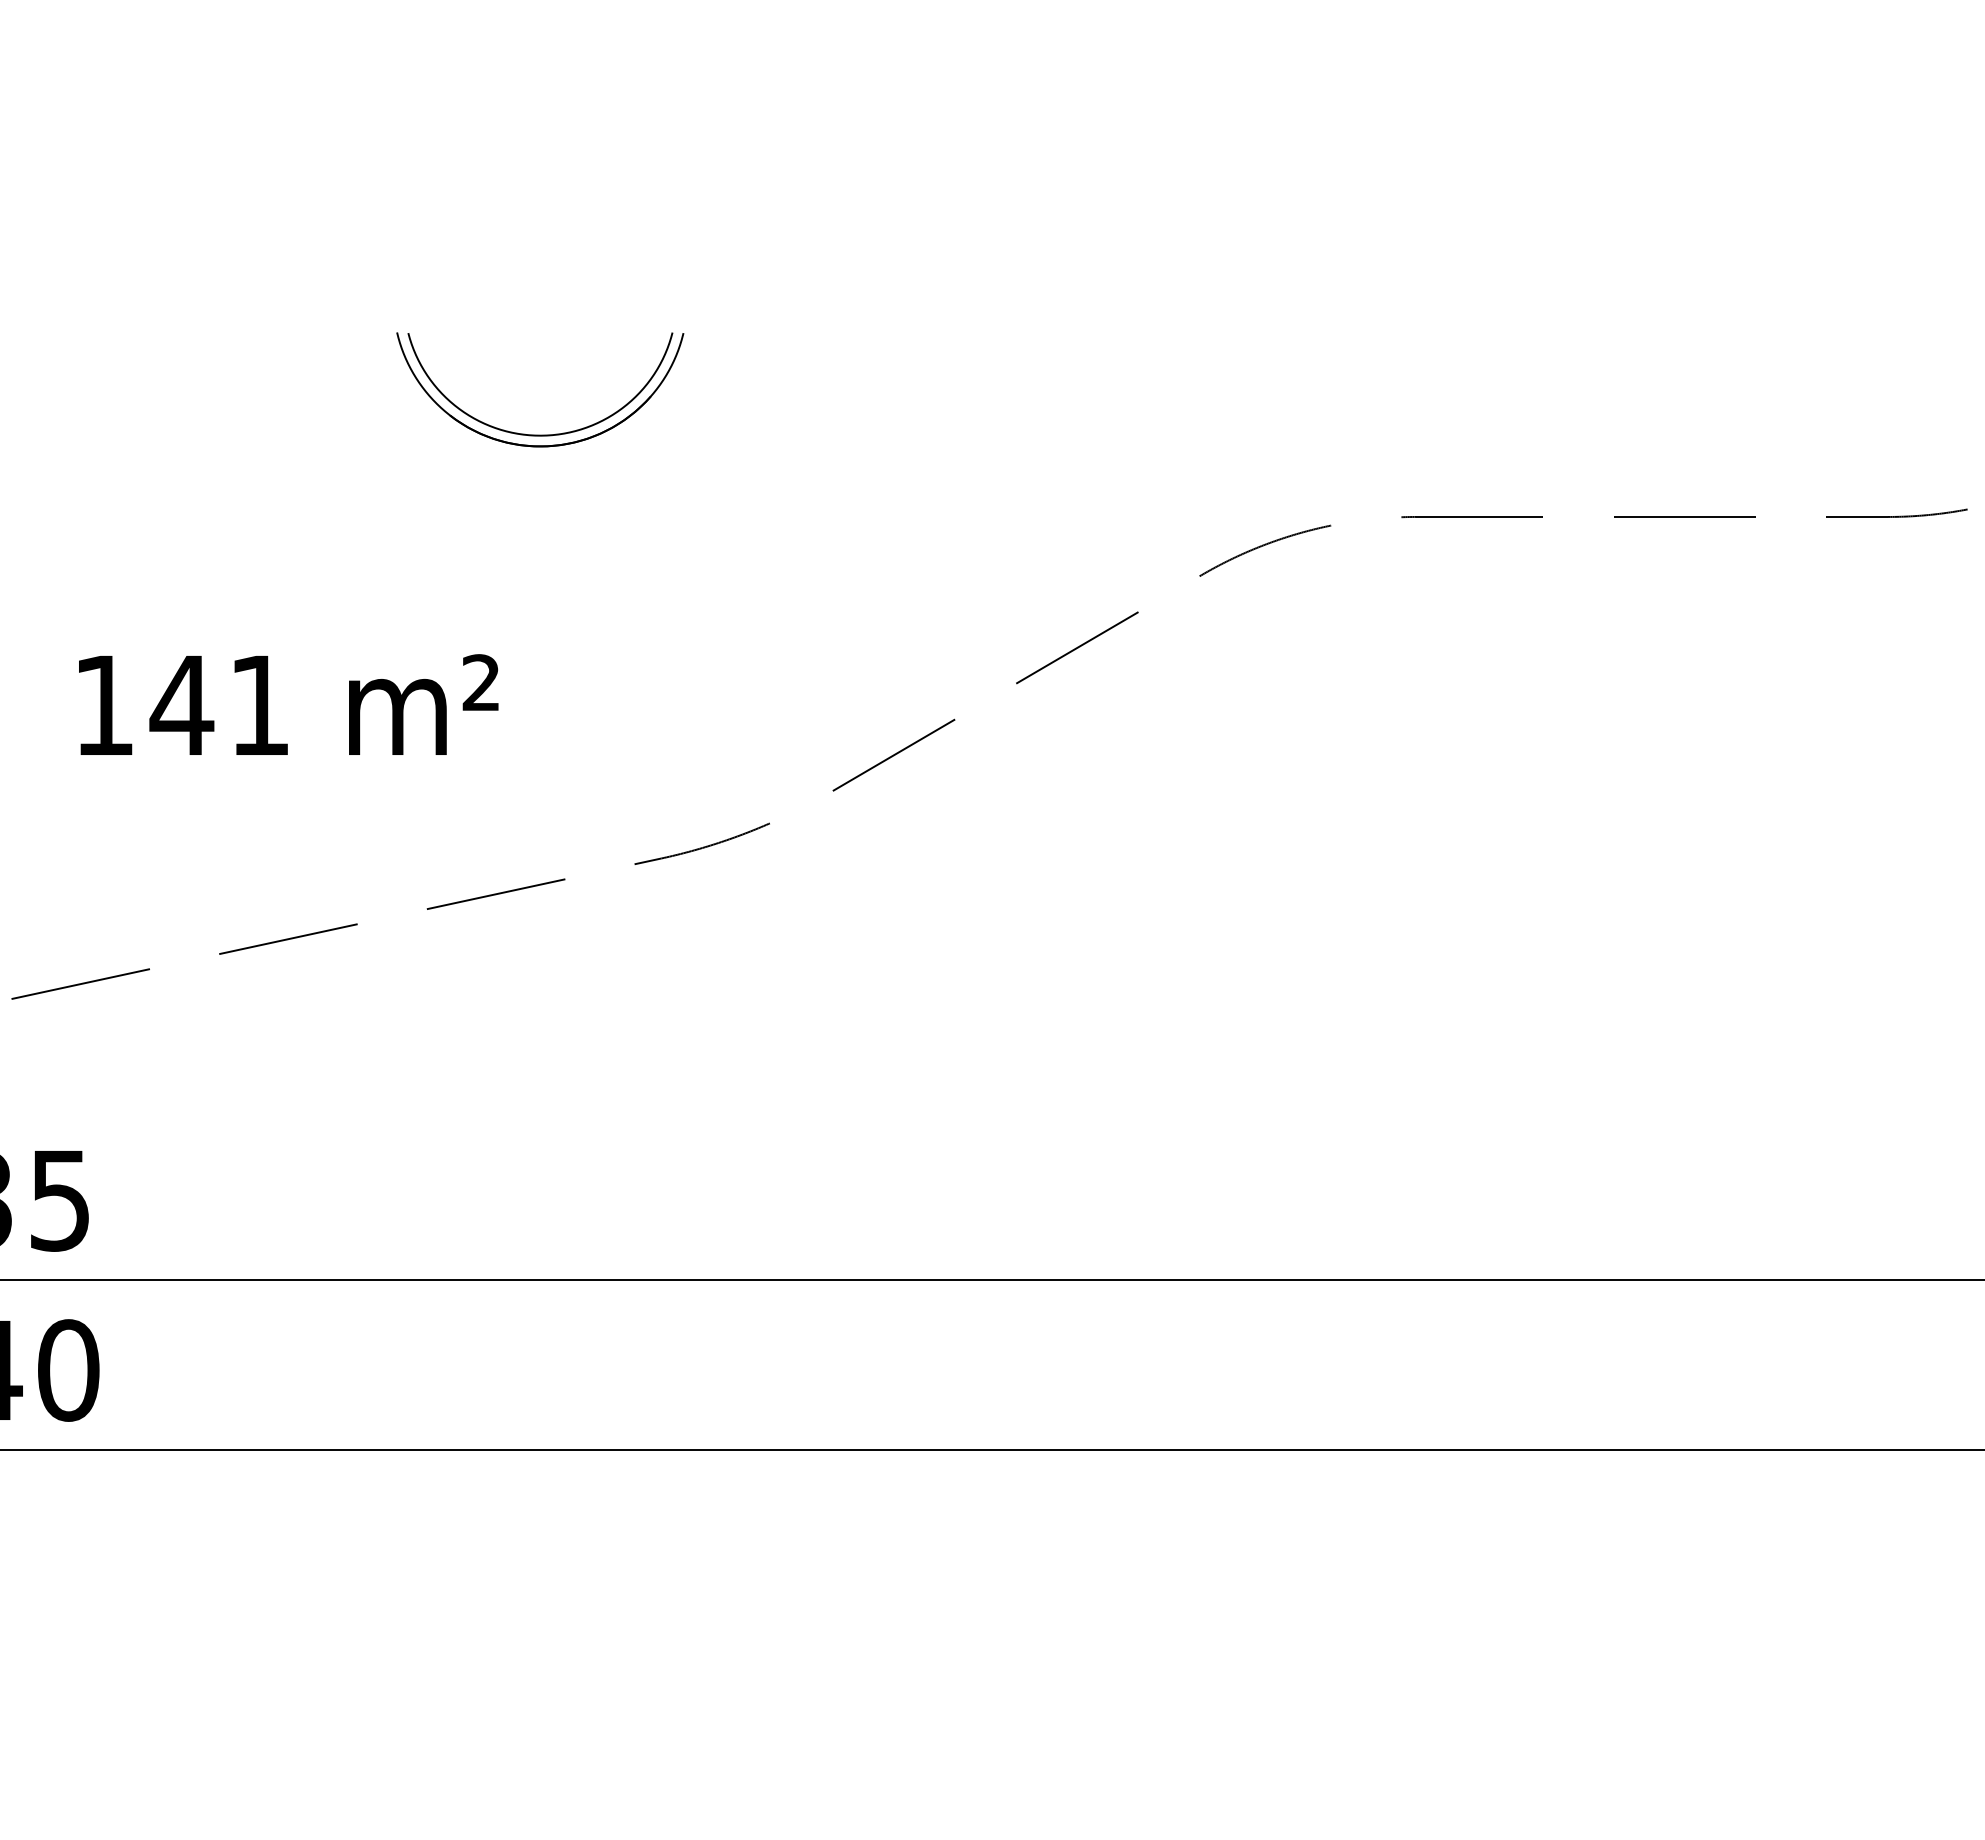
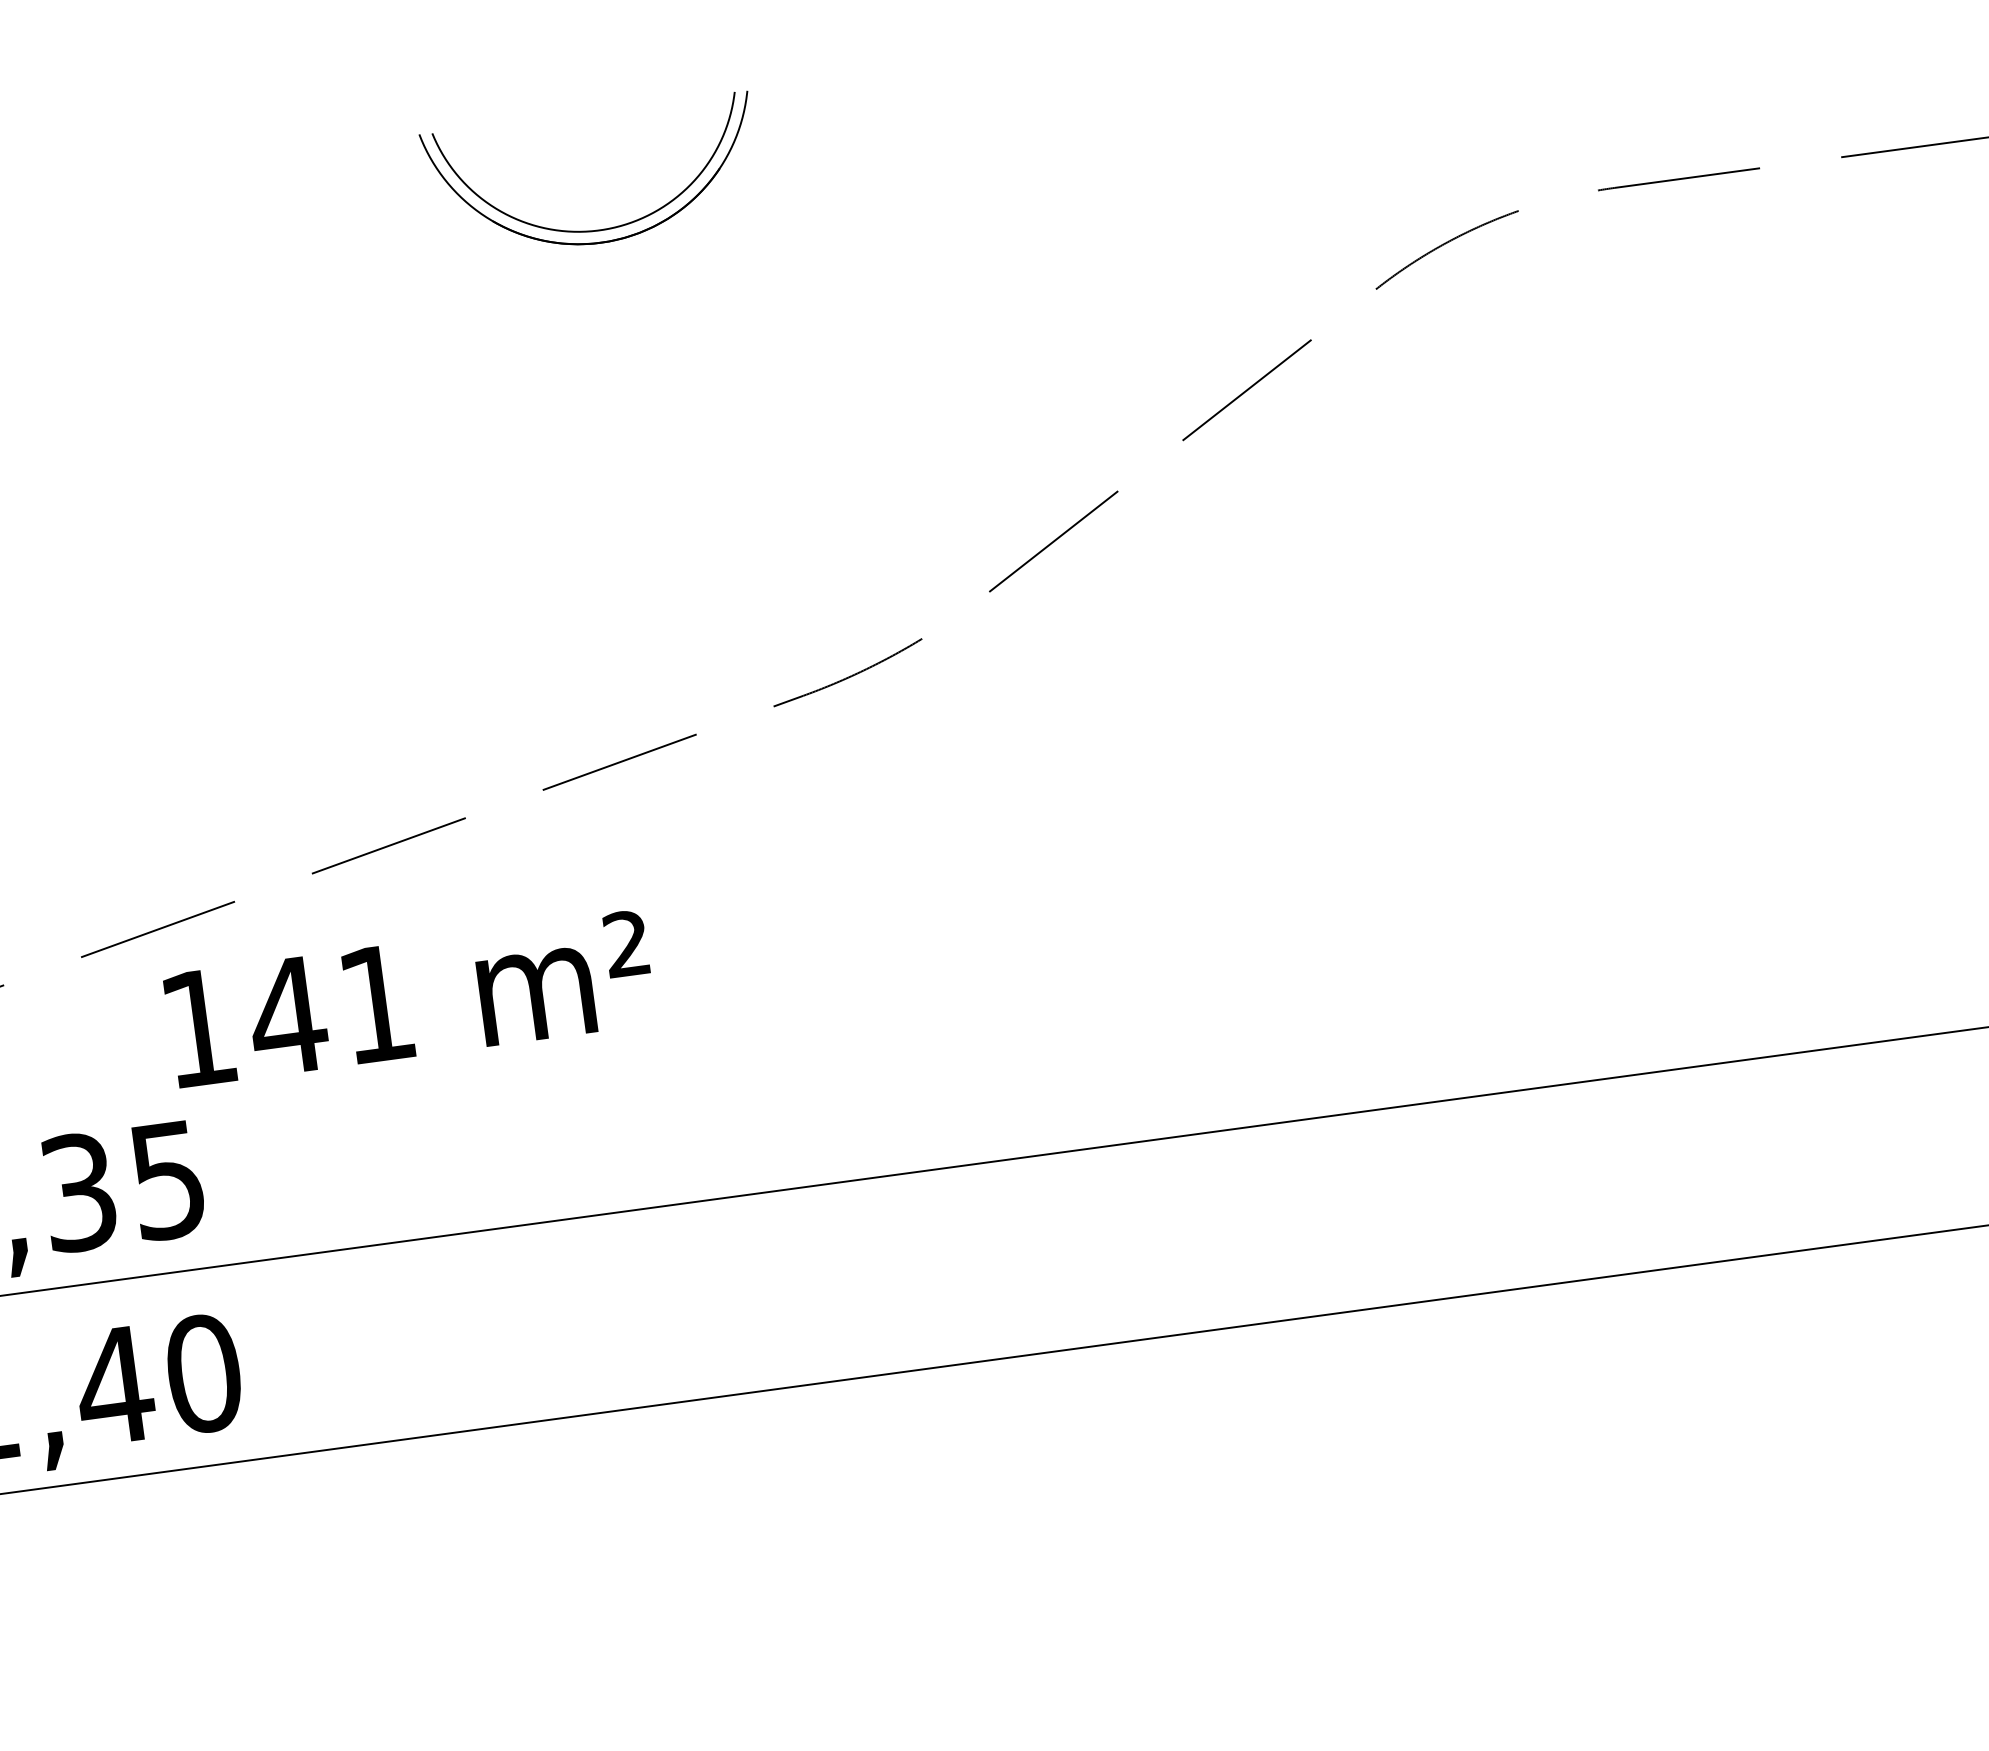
text: (288, 704) -> (409, 998), moved

